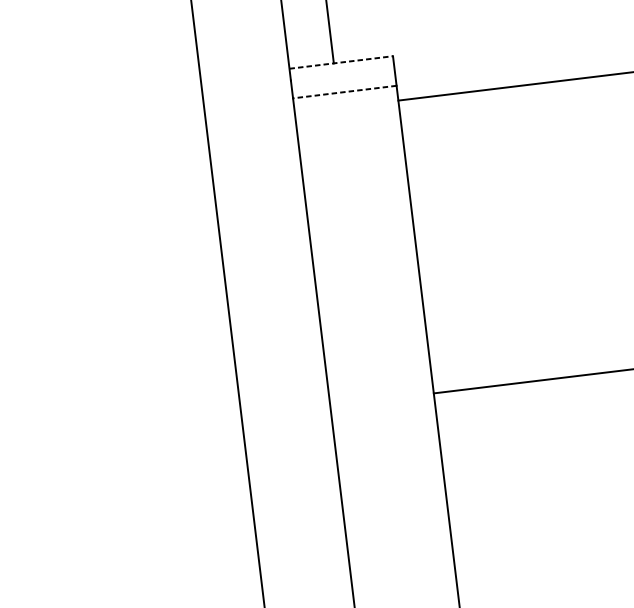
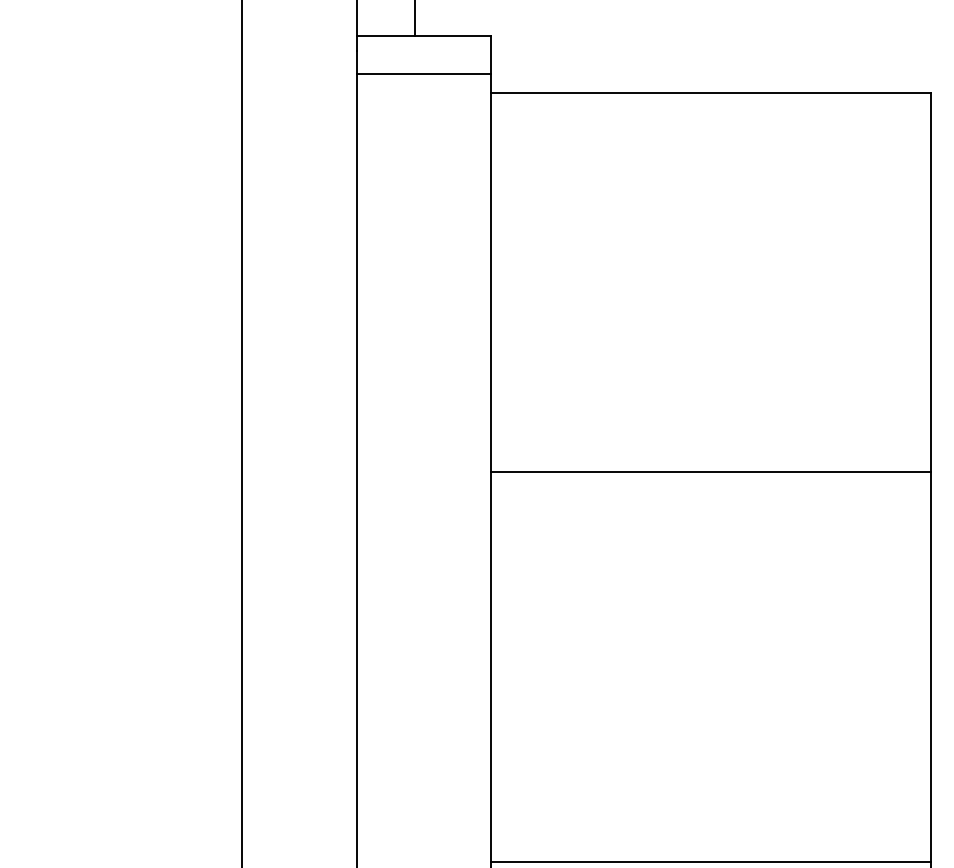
line: (341, 62) -> (424, 35), dashed -> solid
line: (345, 91) -> (424, 73), dashed -> solid

